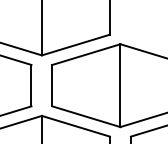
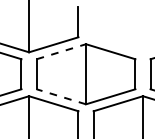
line: (86, 54) -> (61, 51), solid -> dashed
line: (86, 116) -> (61, 96), solid -> dashed

